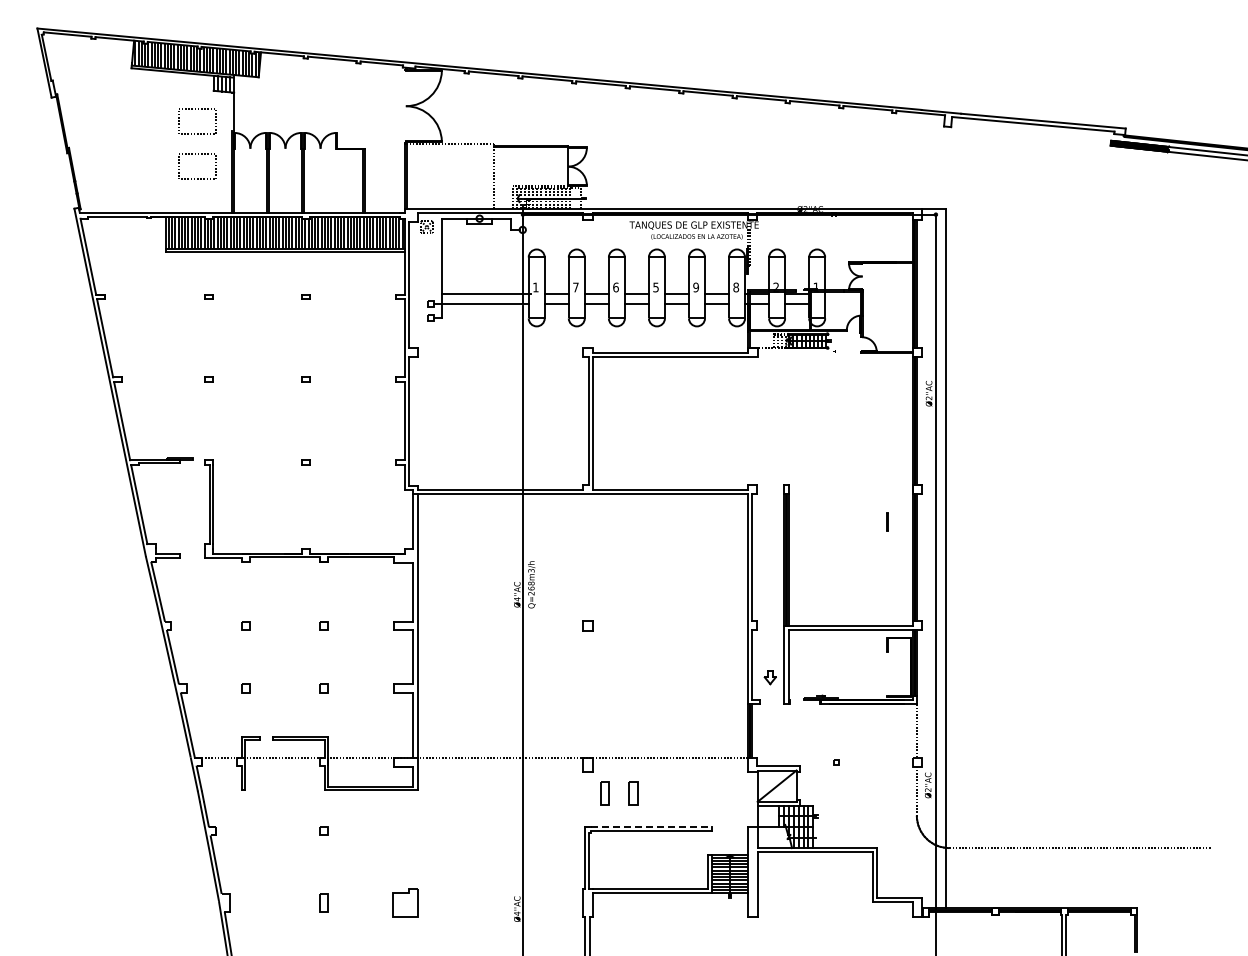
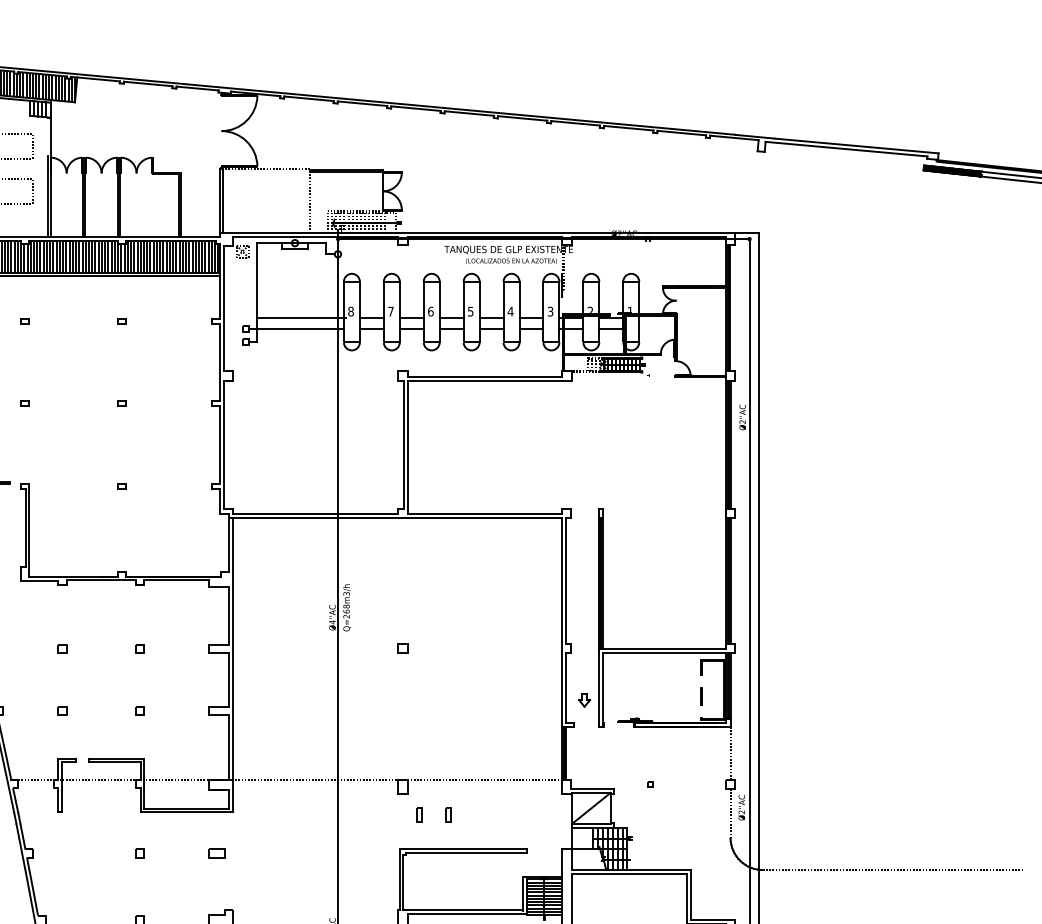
text: (535, 287) -> (350, 311), 1 -> 8
text: (696, 287) -> (511, 311), 9 -> 4
text: (736, 287) -> (550, 311), 8 -> 3
line: (887, 521) -> (701, 696), moved
part: (604, 792) -> (419, 814), size x0.62
part: (633, 792) -> (448, 814), size x0.62
line: (651, 826) -> (466, 848), dashed -> solid
part: (400, 831) -> (216, 853), added

